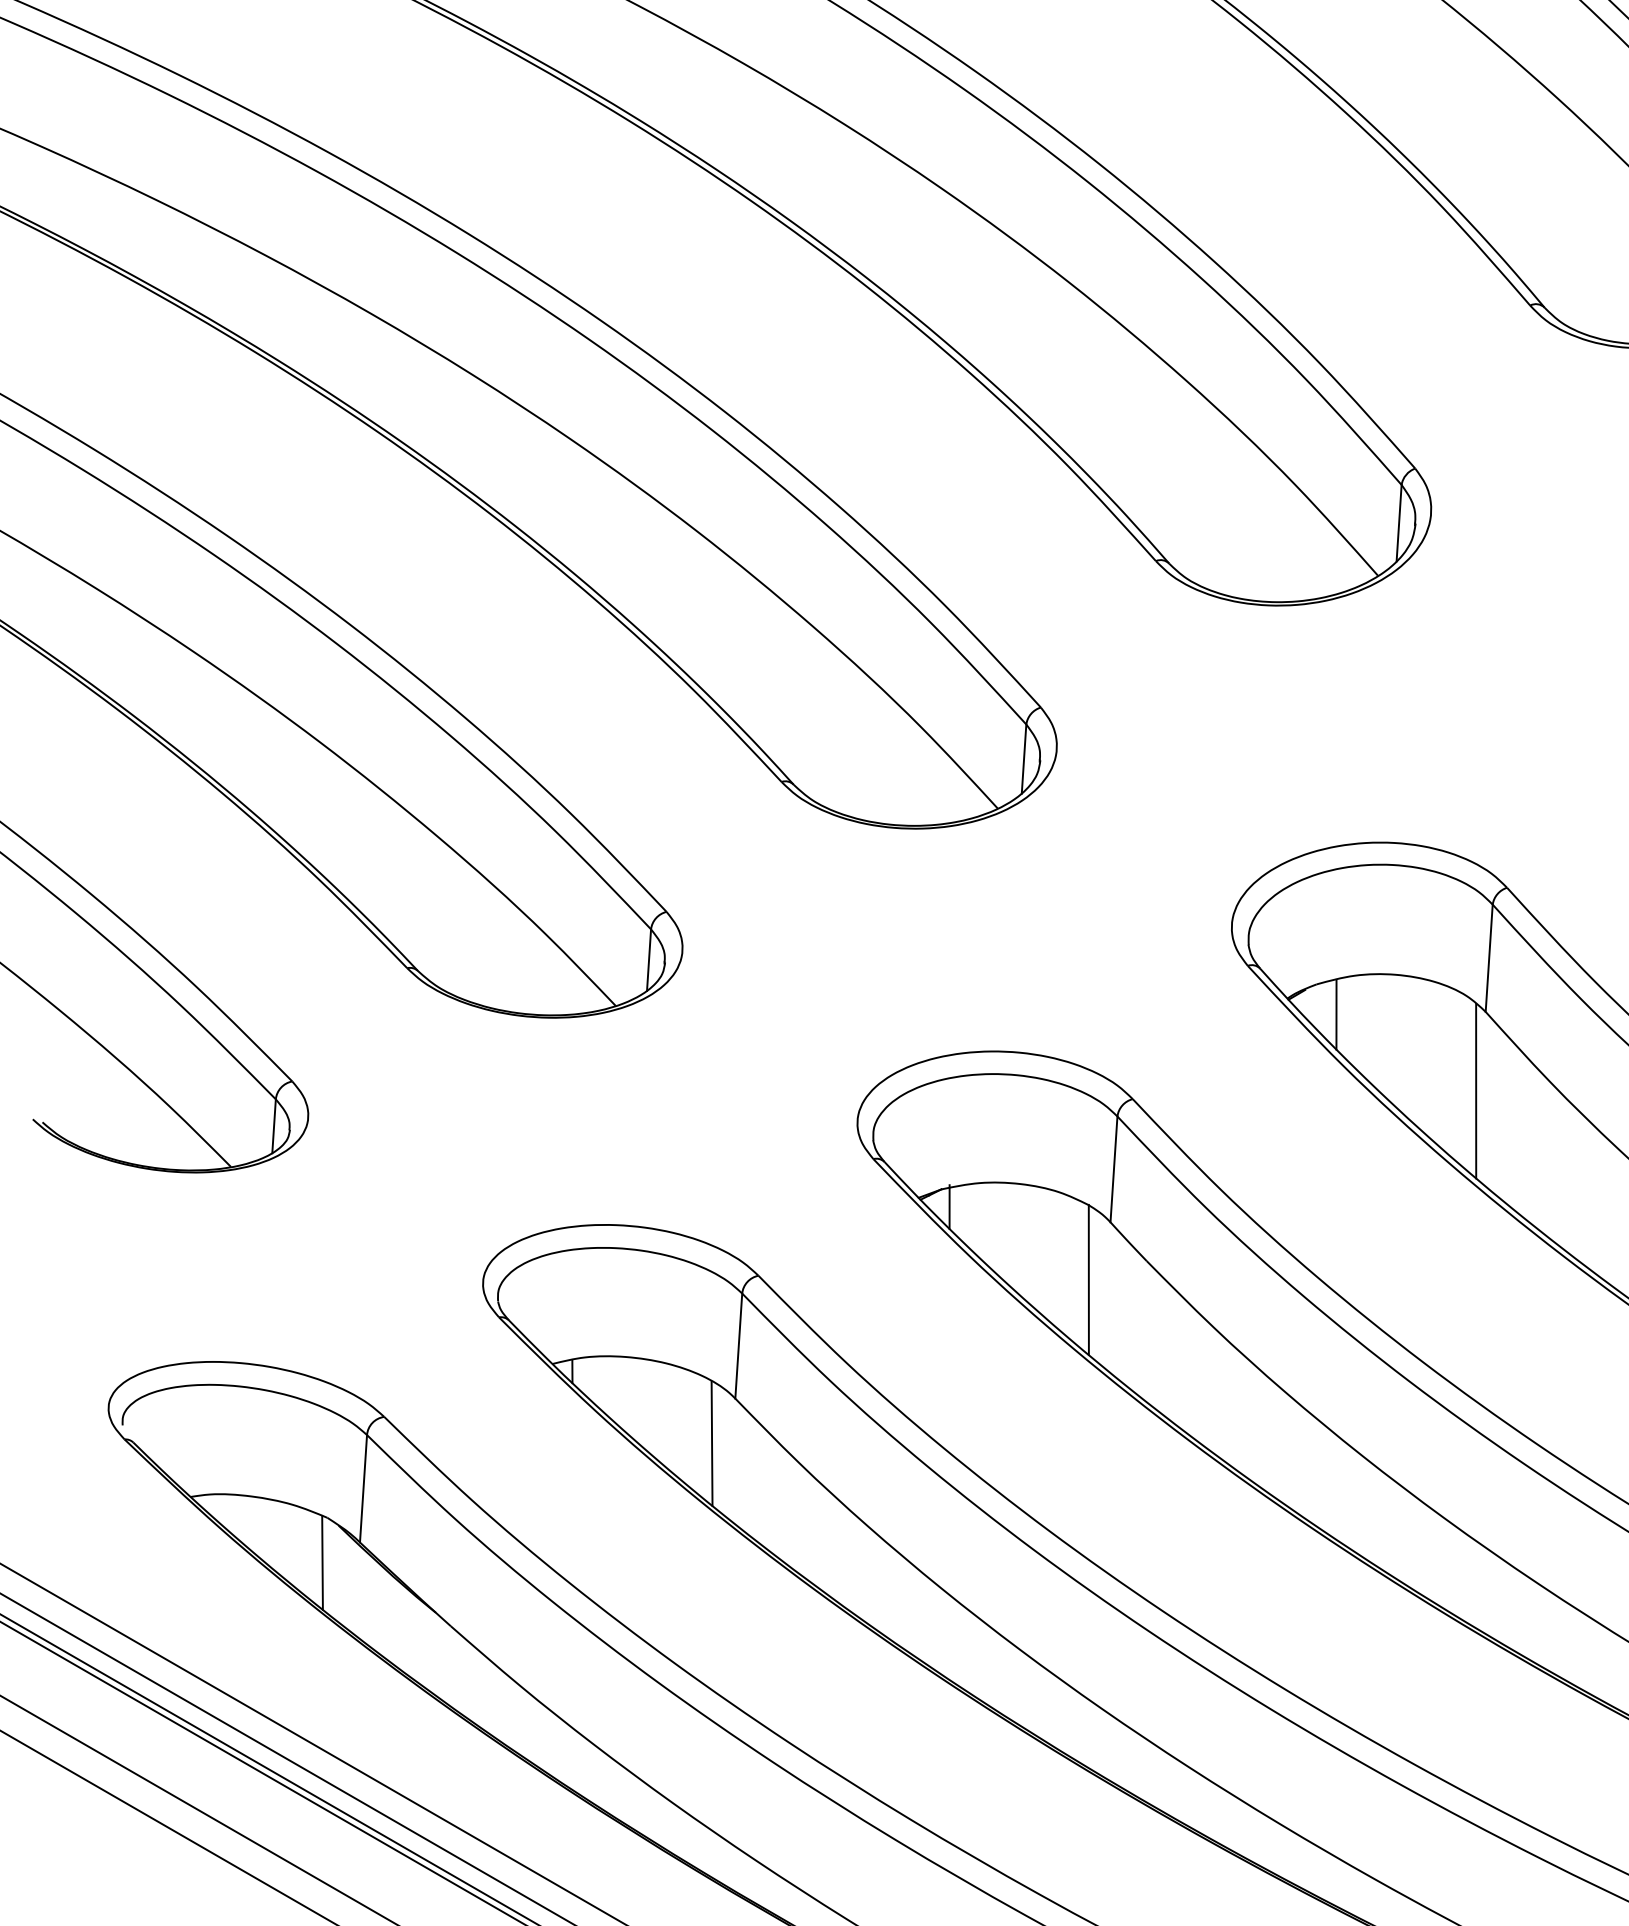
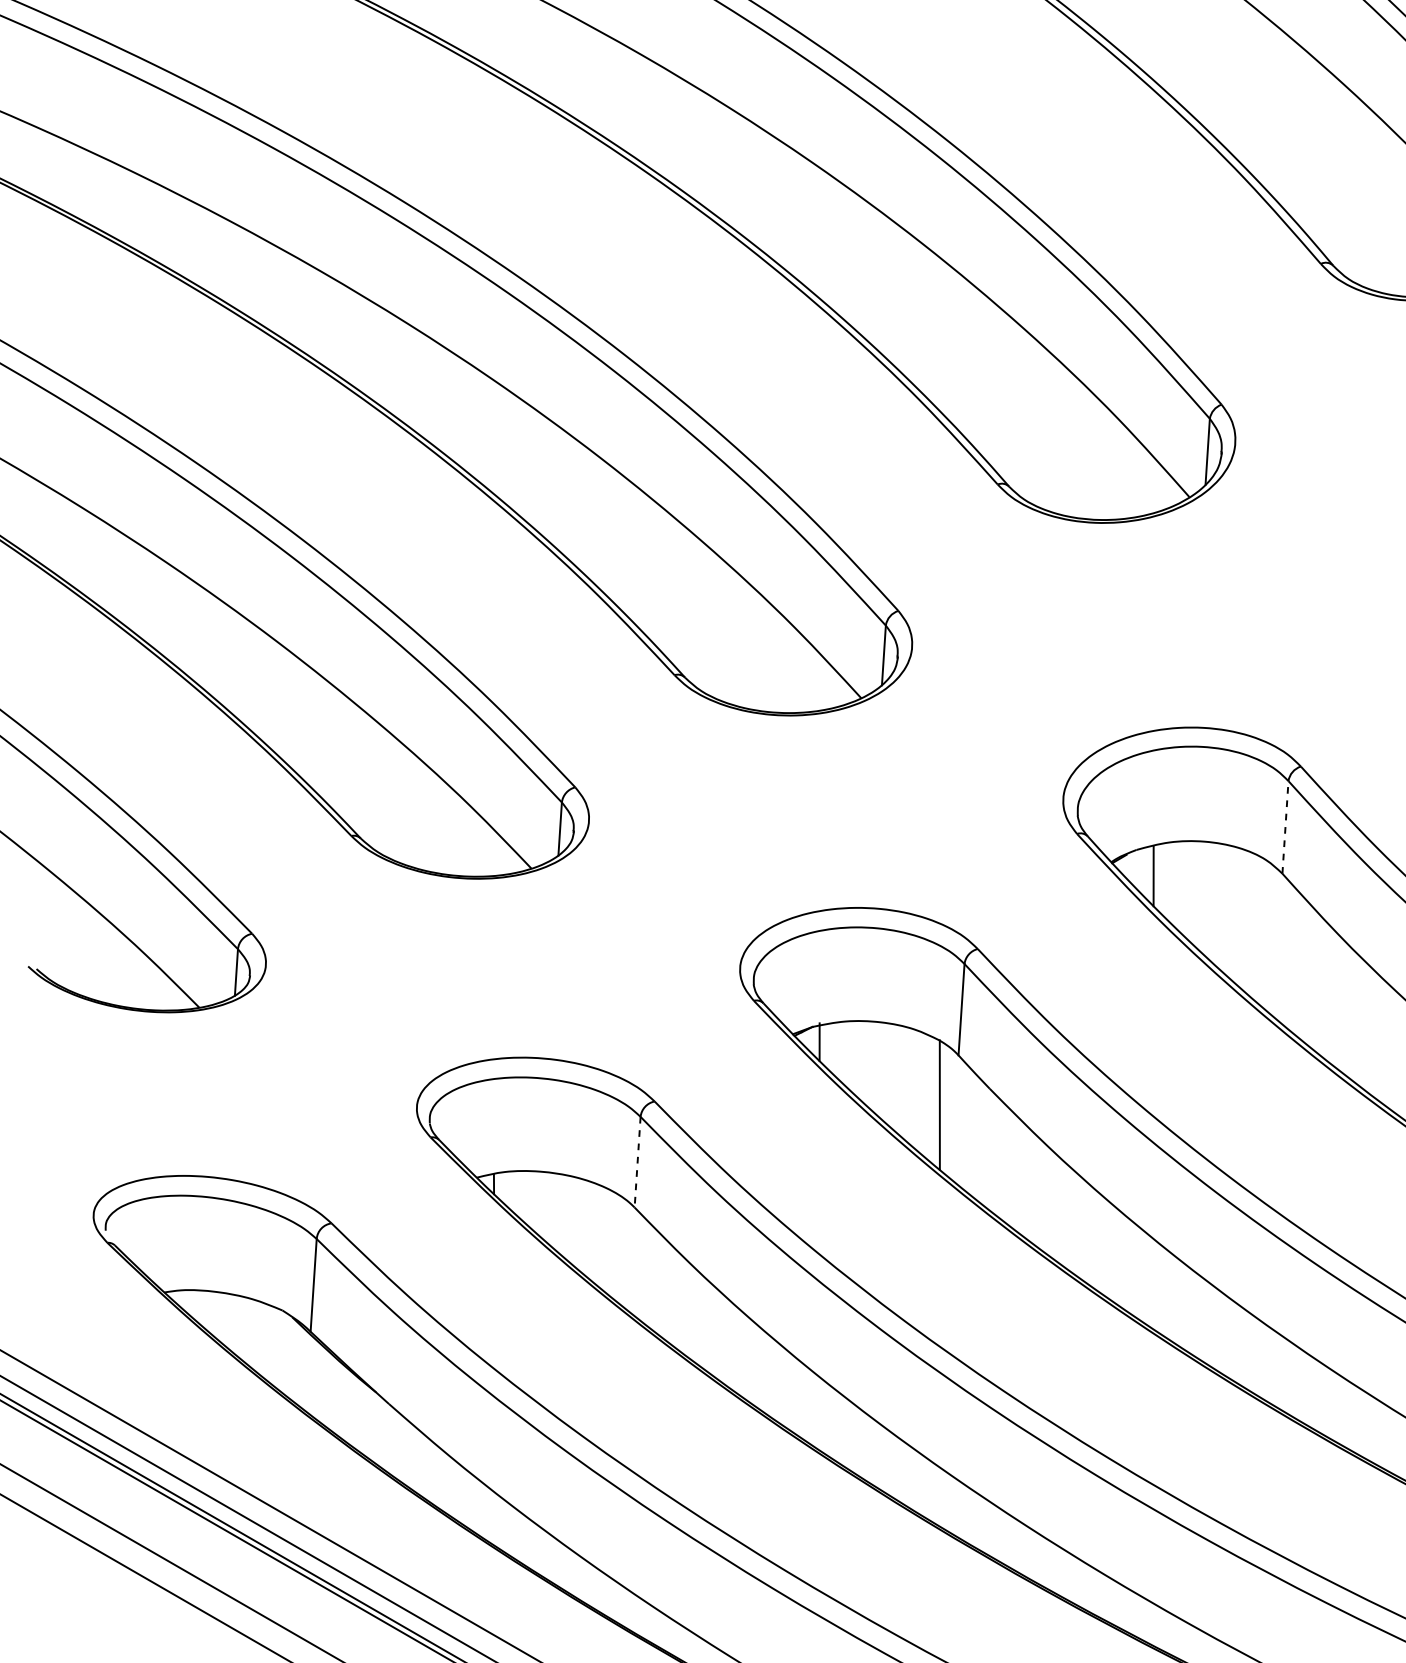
line: (1489, 958) -> (1285, 827), solid -> dashed
line: (1476, 1090) -> (1274, 941), removed
line: (738, 1346) -> (637, 1162), solid -> dashed
line: (711, 1443) -> (614, 1246), removed
line: (322, 1562) -> (278, 1349), removed

